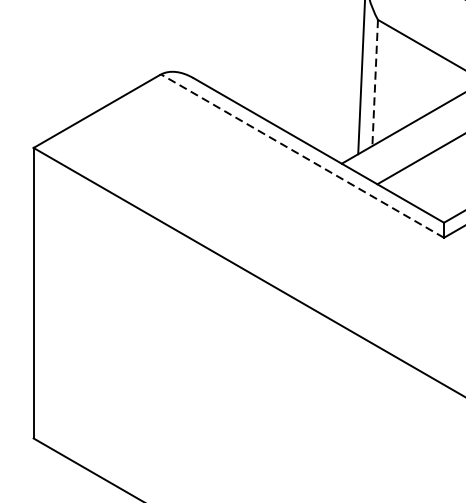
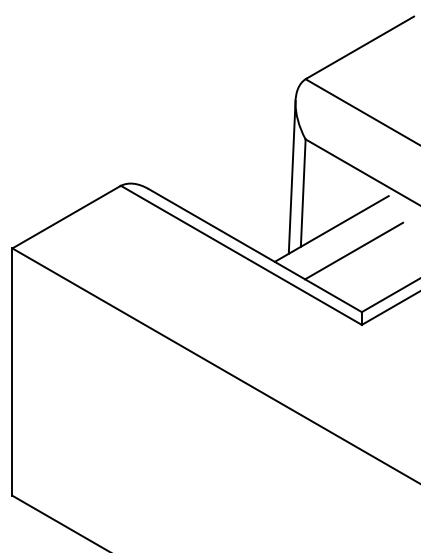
line: (375, 83) -> (303, 193), dashed -> solid
line: (301, 156) -> (240, 255), dashed -> solid

